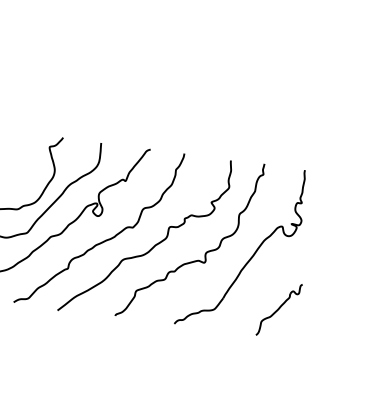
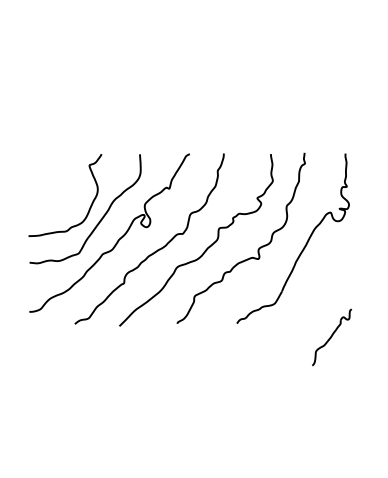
part: (278, 309) -> (331, 337), moved

